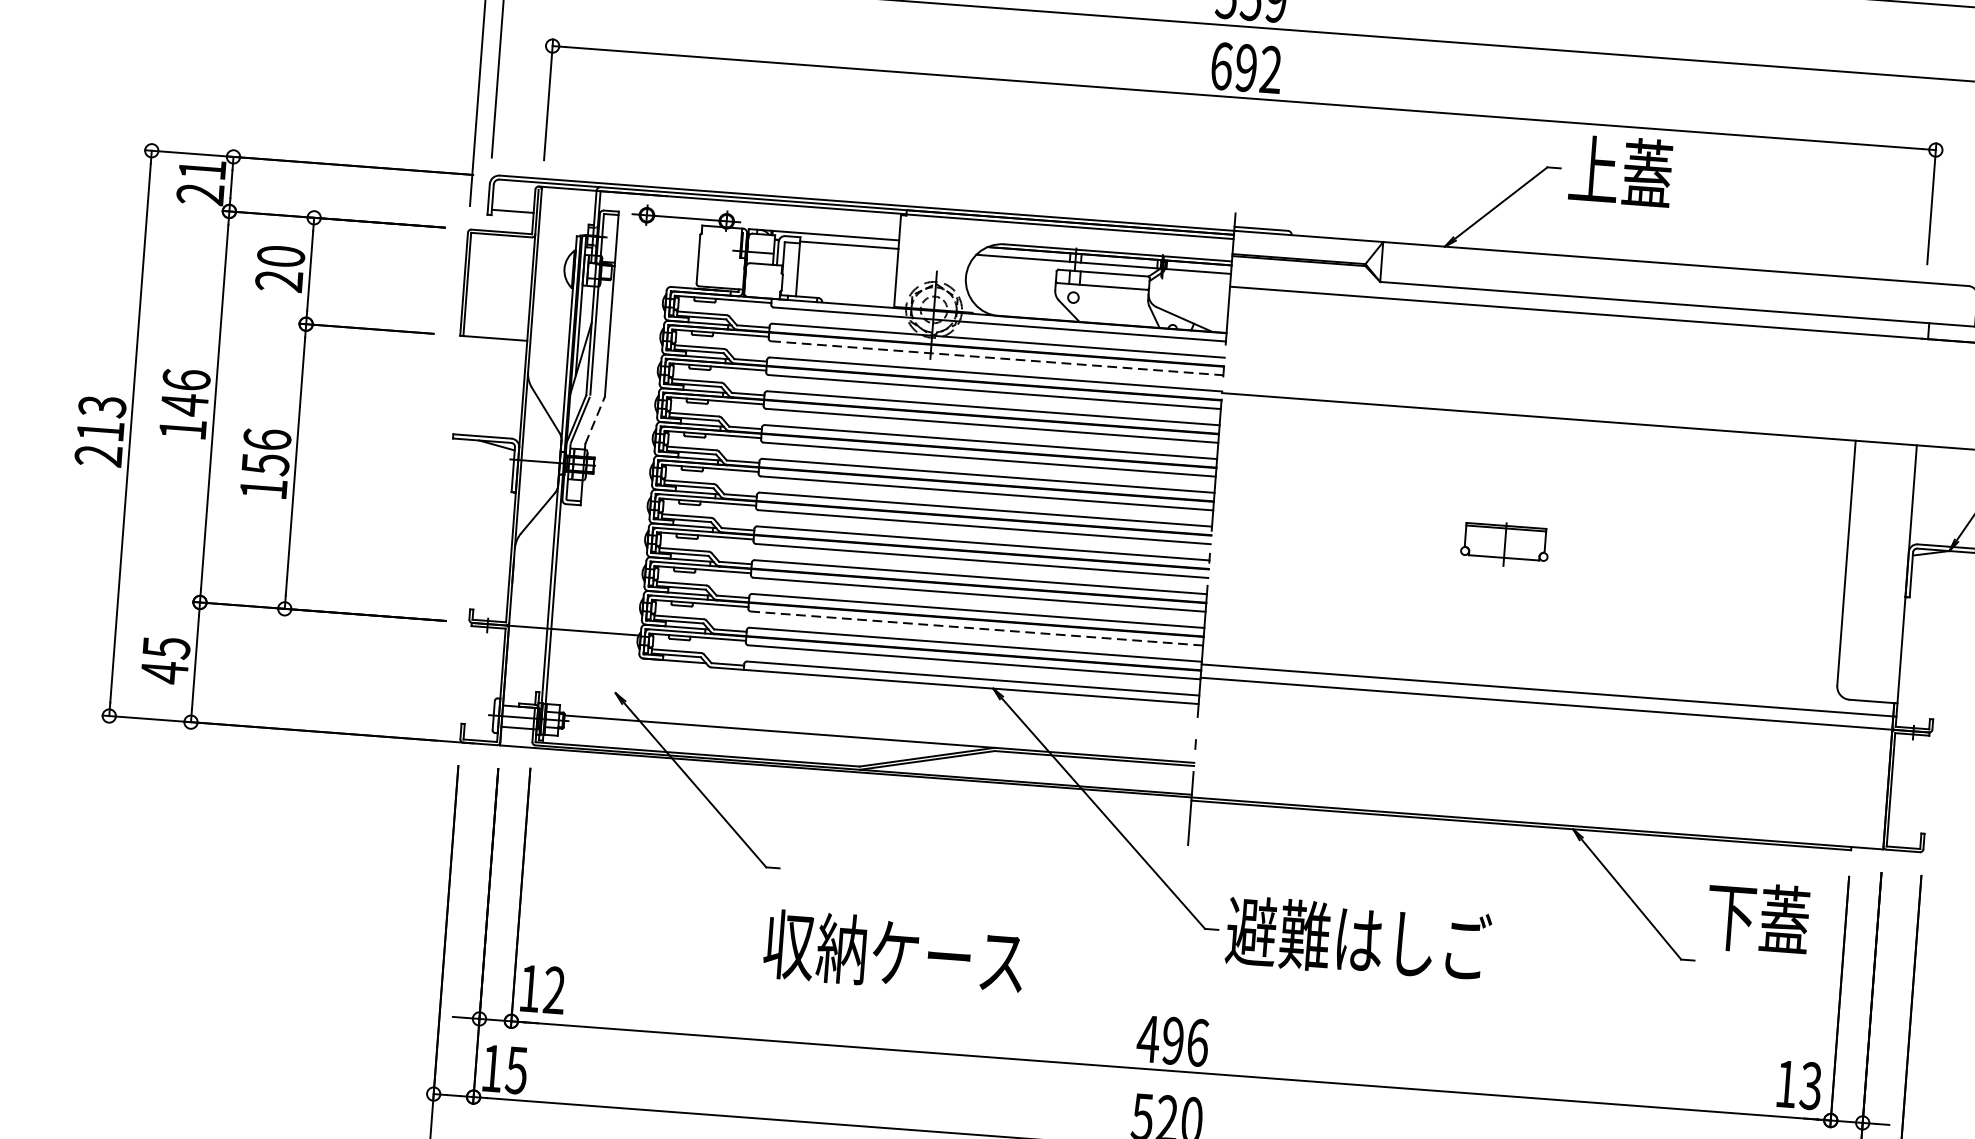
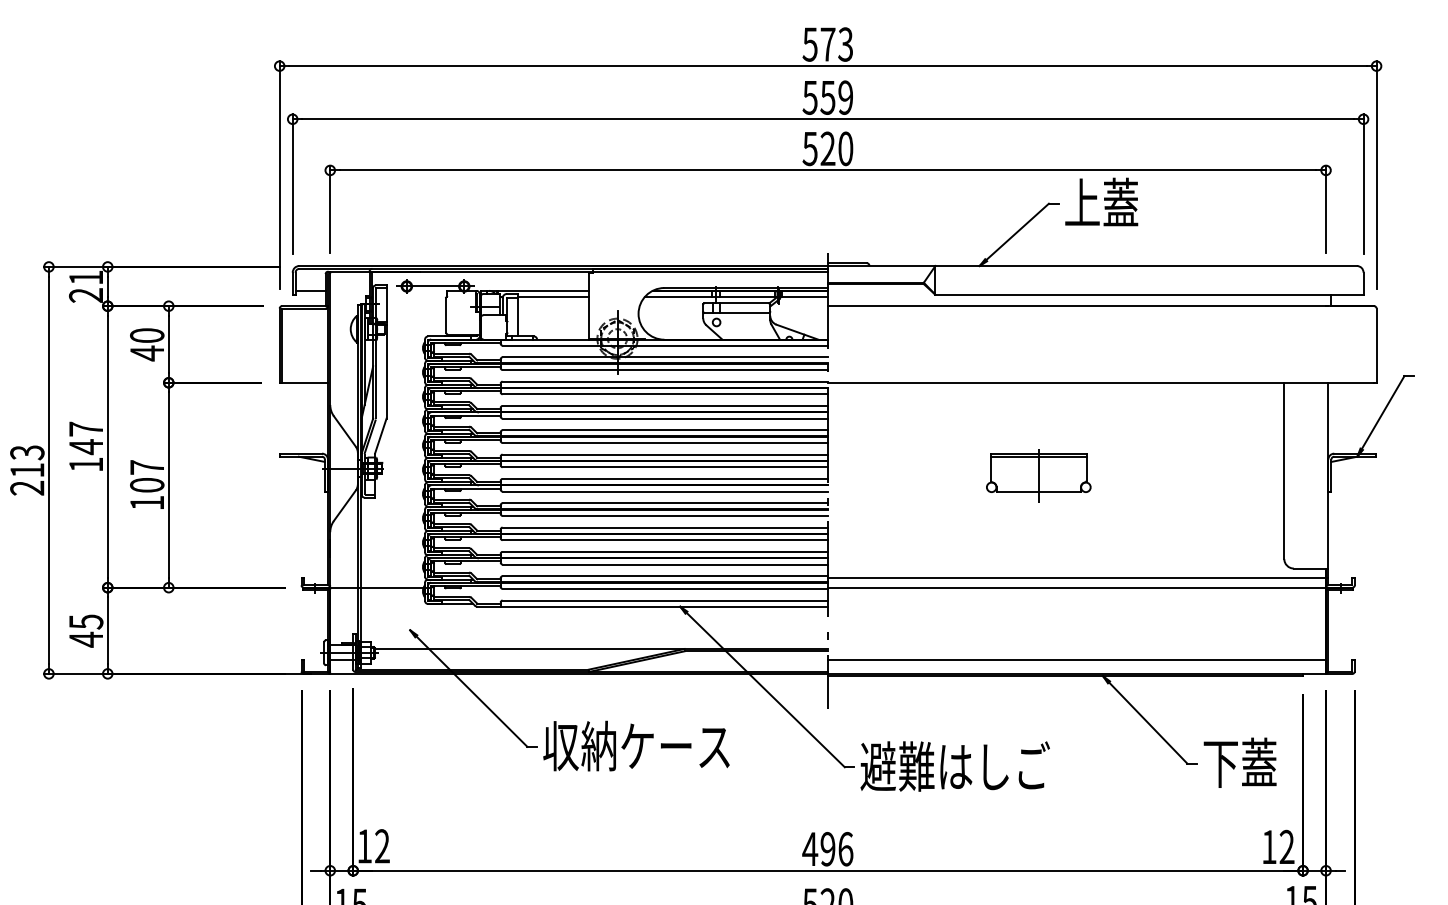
text: (1245, 67) -> (827, 148), 692 -> 520
text: (278, 281) -> (146, 353), 20 -> 40
line: (997, 357) -> (665, 369), dashed -> solid
text: (185, 379) -> (85, 428), 146 -> 147
line: (594, 419) -> (380, 435), dashed -> solid
text: (266, 452) -> (147, 476), 156 -> 107
part: (1504, 543) -> (1038, 475), size x1.67
line: (977, 628) -> (665, 564), dashed -> solid
line: (1539, 804) -> (1077, 660), added
text: (1757, 917) -> (1239, 762), moved
text: (894, 951) -> (636, 745), moved
text: (1810, 1086) -> (1286, 847), 13 -> 12

